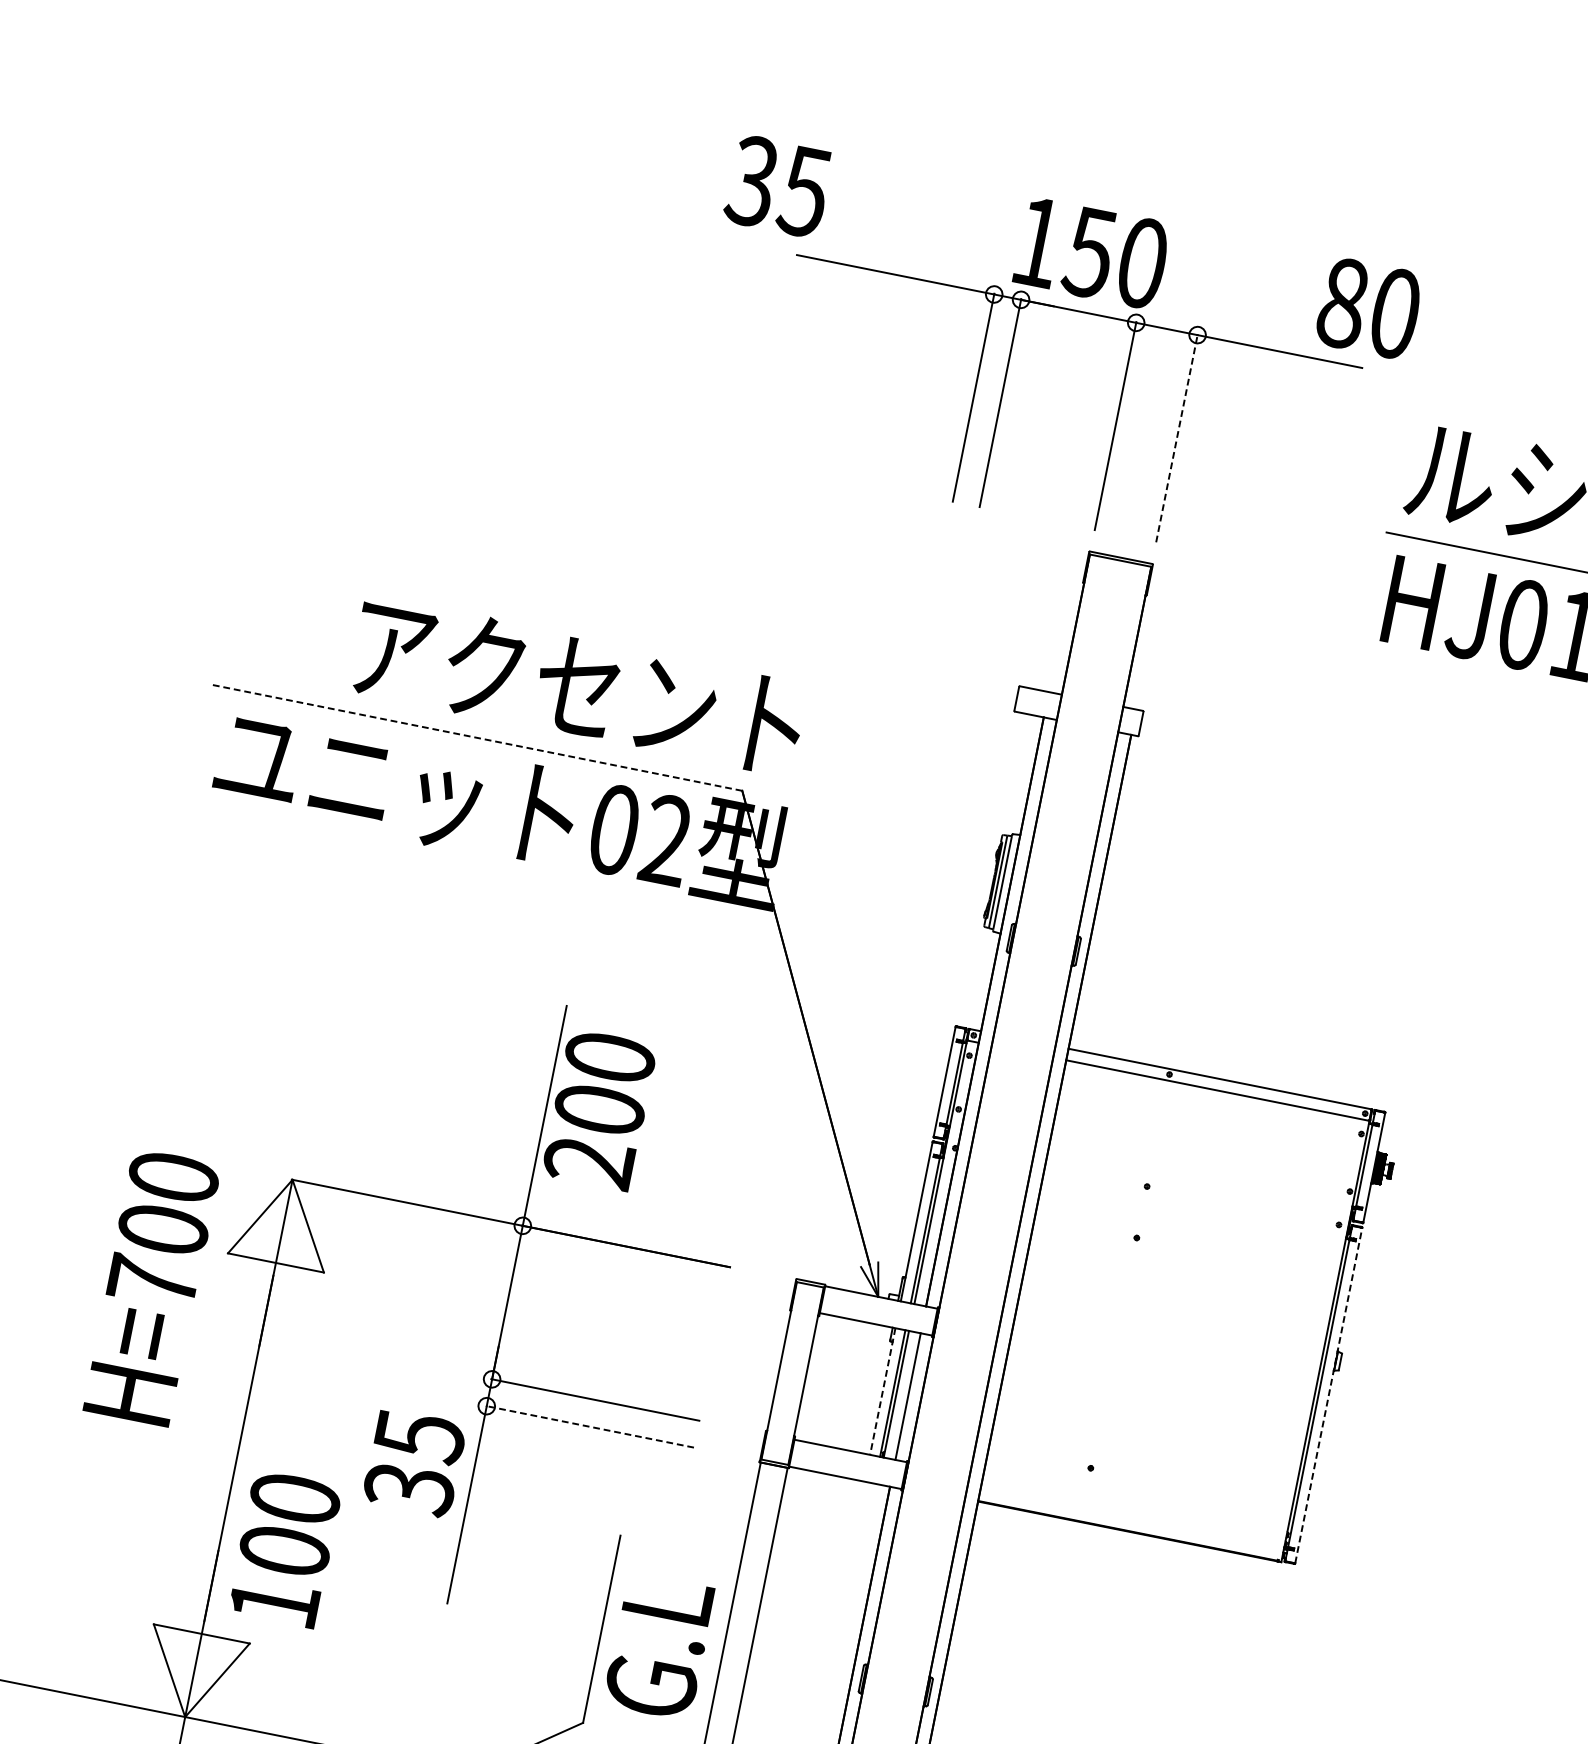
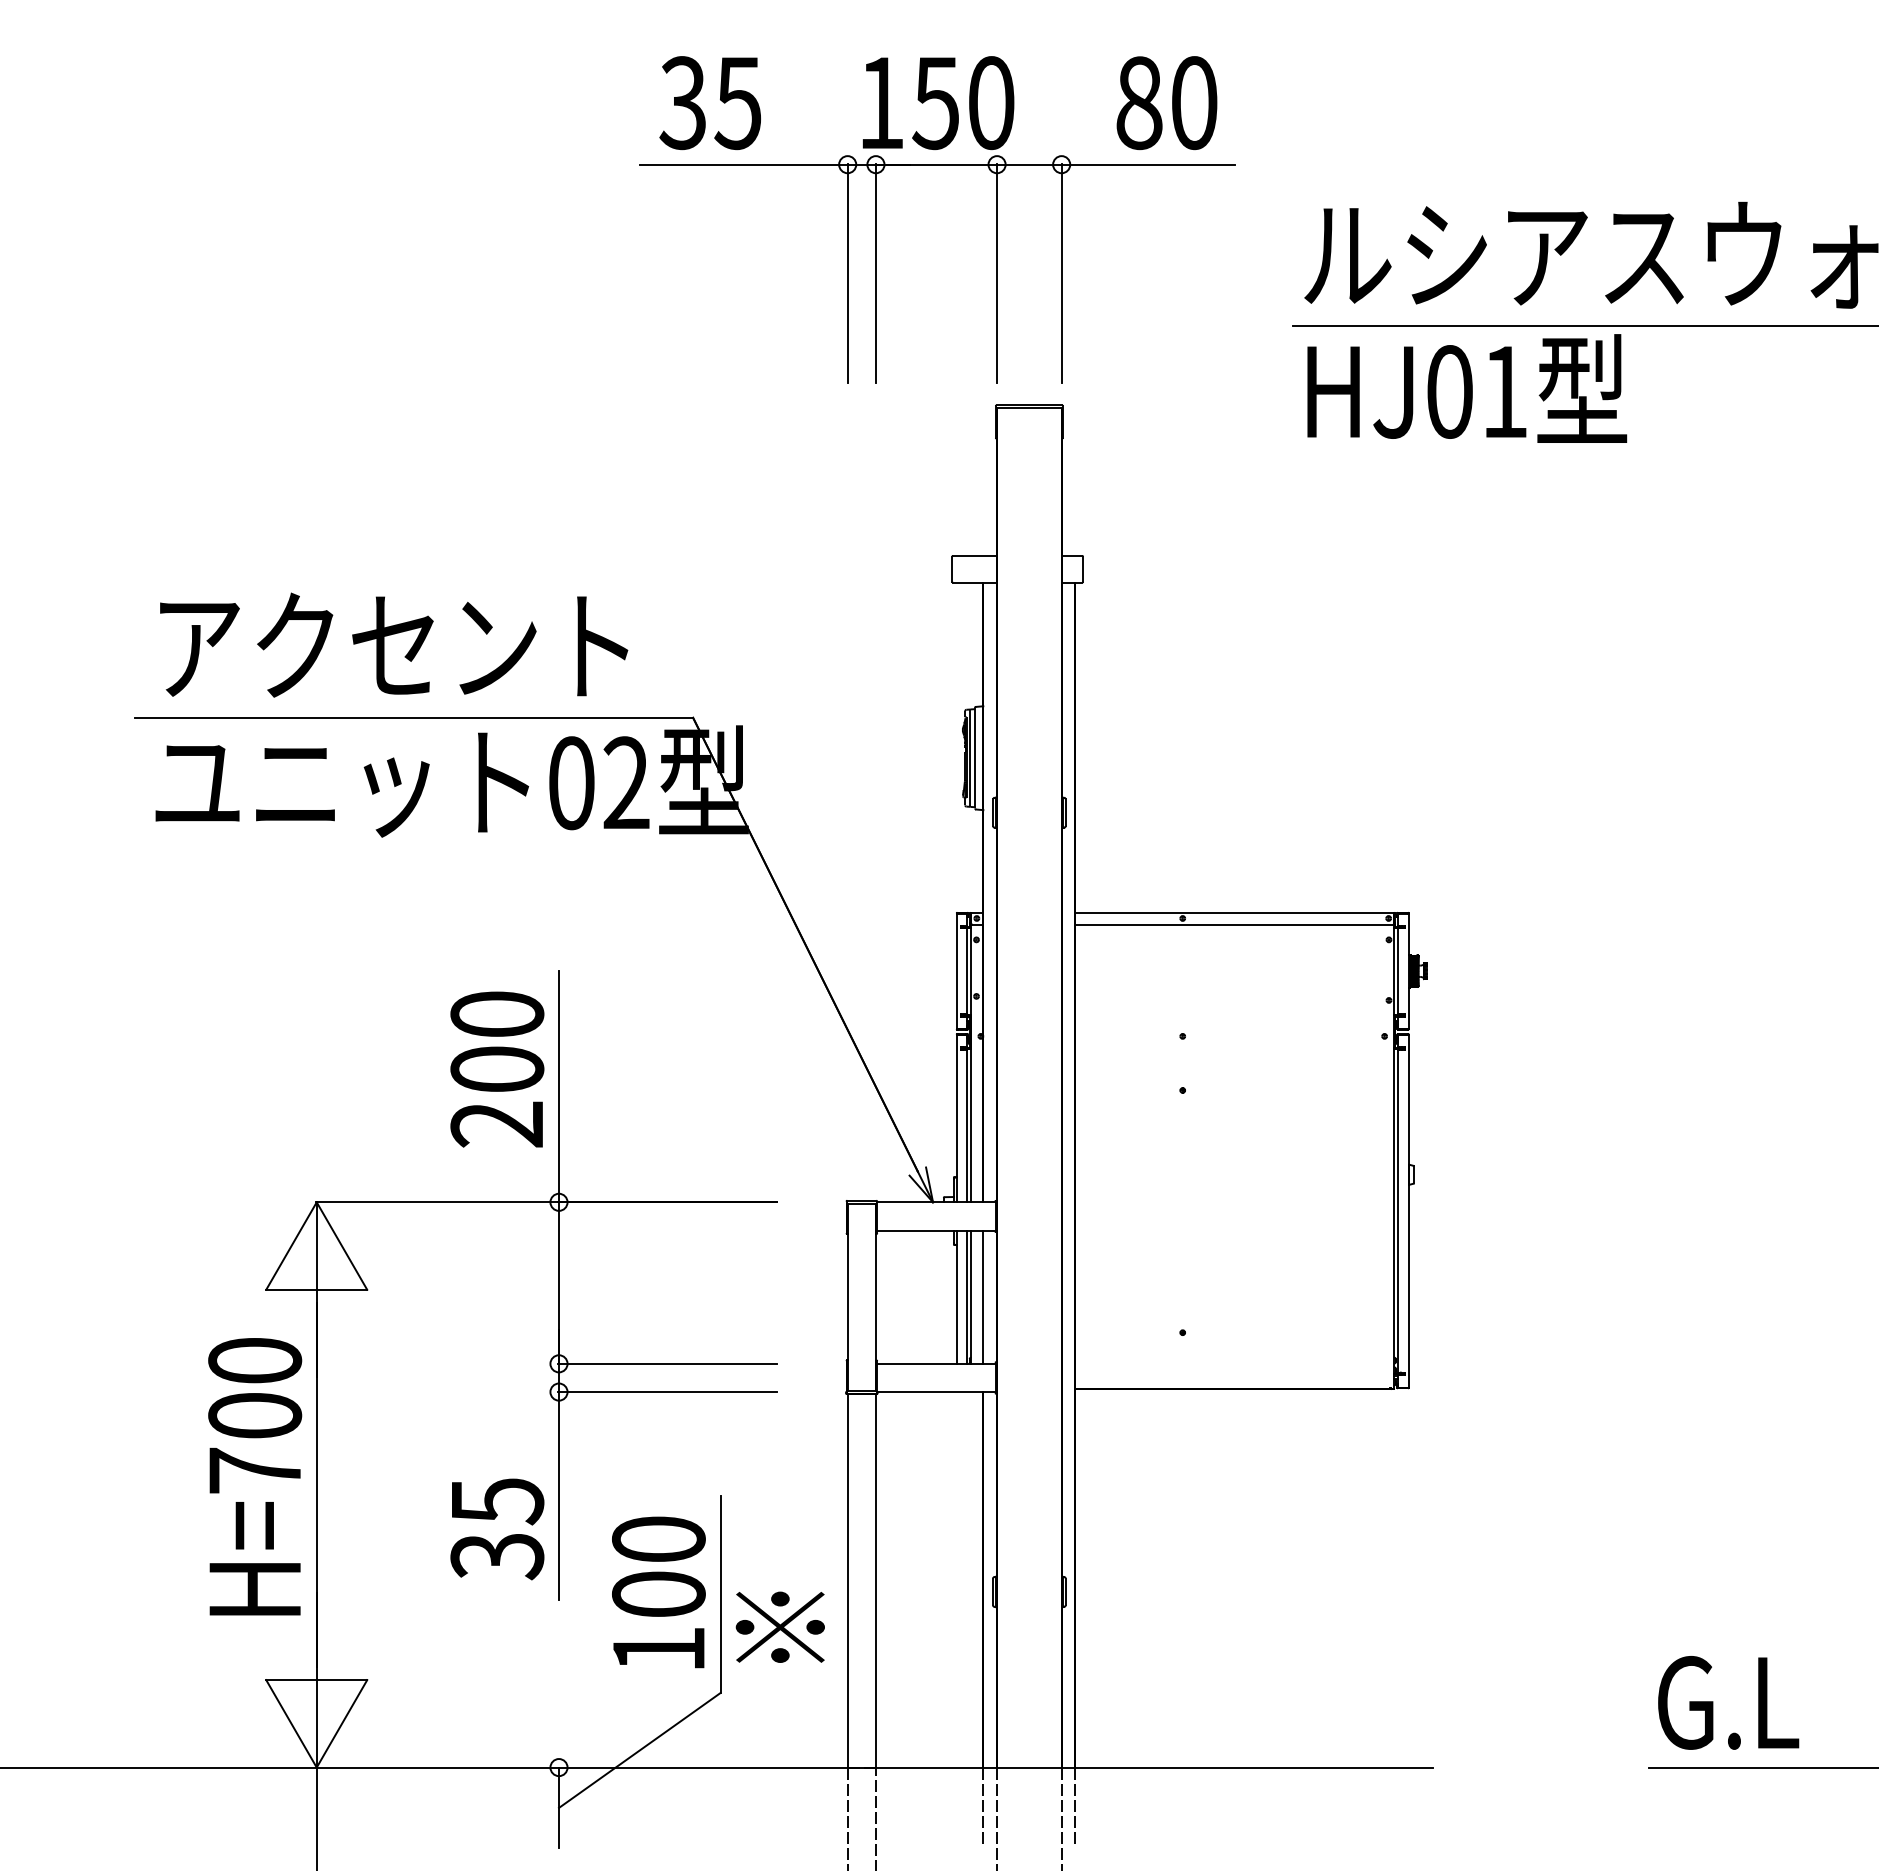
text: (777, 186) -> (709, 103), moved
text: (1368, 308) -> (1166, 103), moved
line: (1176, 437) -> (1061, 272), dashed -> solid
text: (578, 685) -> (394, 644), moved
line: (476, 737) -> (413, 717), dashed -> solid
text: (599, 1109) -> (497, 1069), moved
text: (152, 1287) -> (255, 1476), moved
line: (882, 1391) -> (956, 1297), dashed -> solid
line: (1328, 1394) -> (1408, 1210), dashed -> solid
line: (589, 1427) -> (667, 1392), dashed -> solid
text: (414, 1463) -> (497, 1529), moved
text: (284, 1549) -> (658, 1592), moved
text: (659, 1646) -> (782, 1600), G.L -> ※

